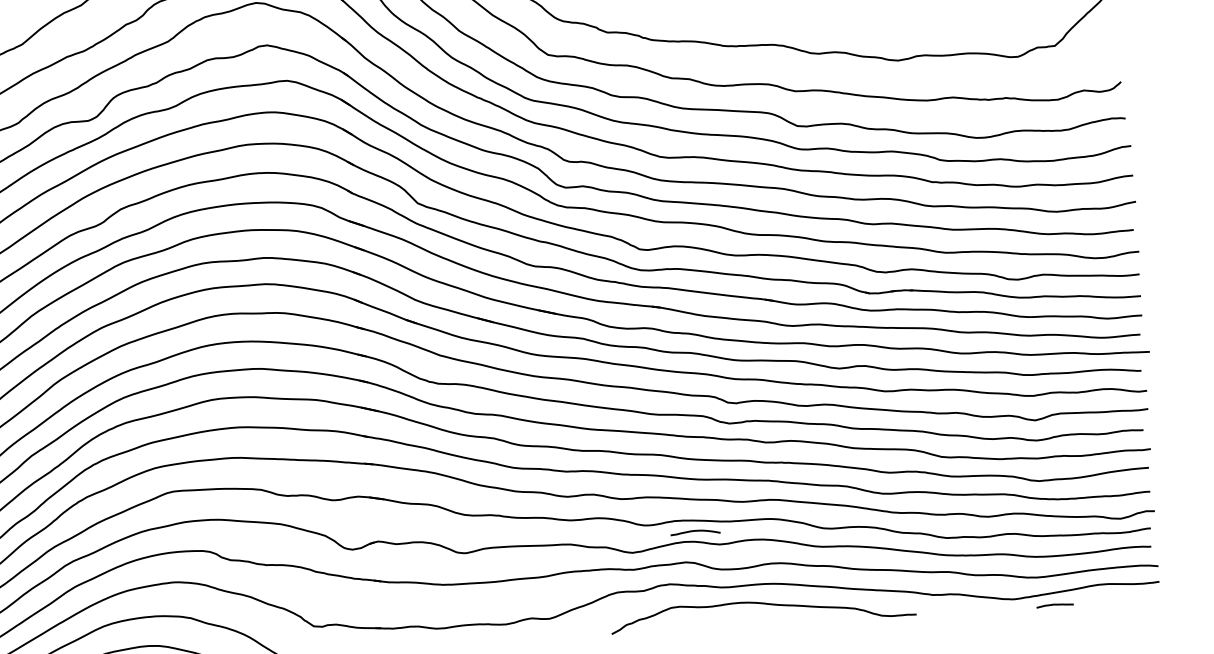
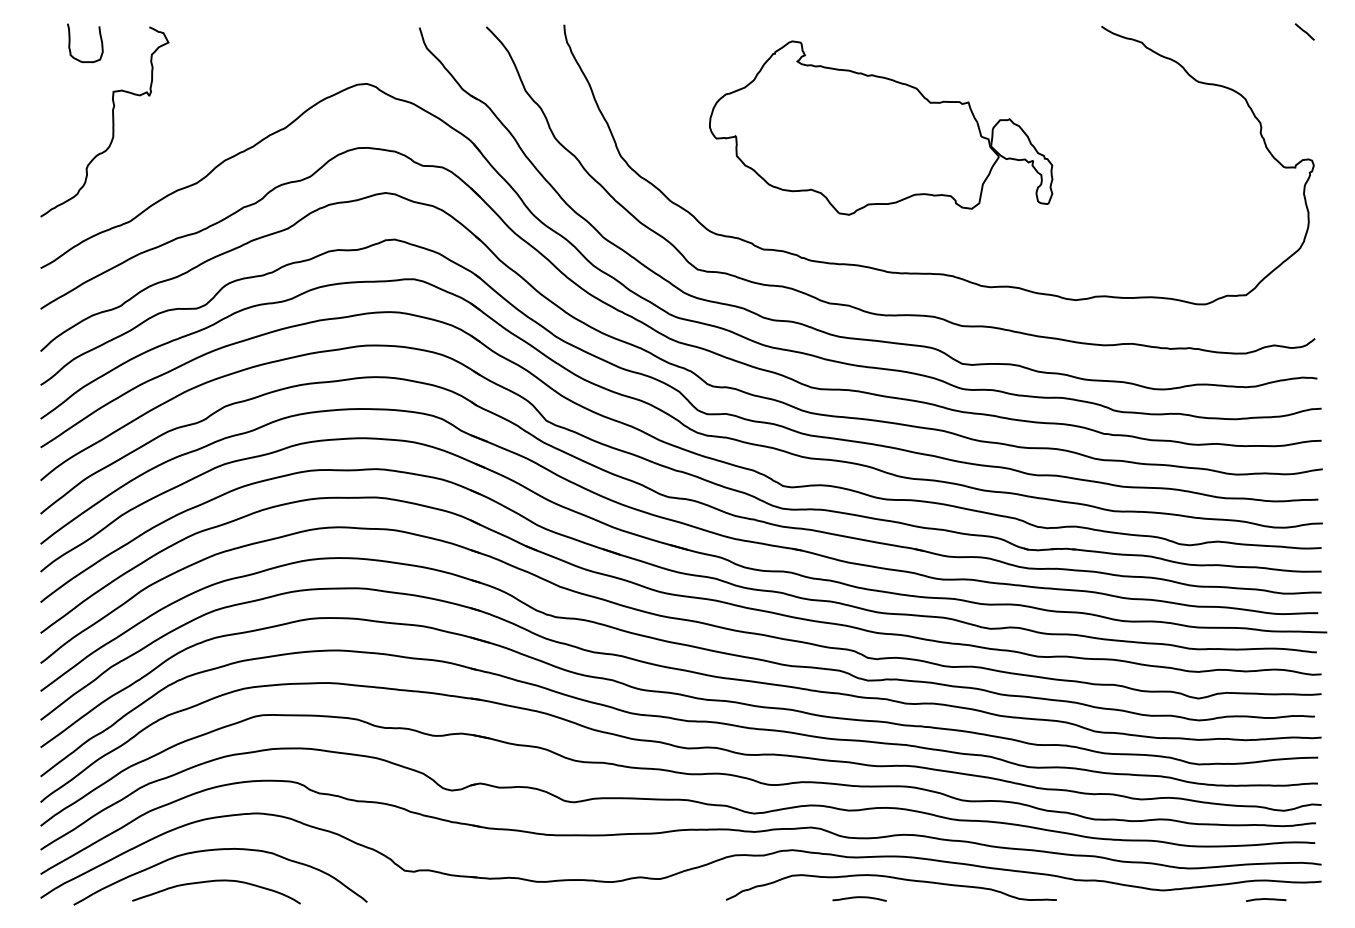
curve: (695, 532) -> (859, 898), moved
curve: (1055, 605) -> (1266, 899), moved

